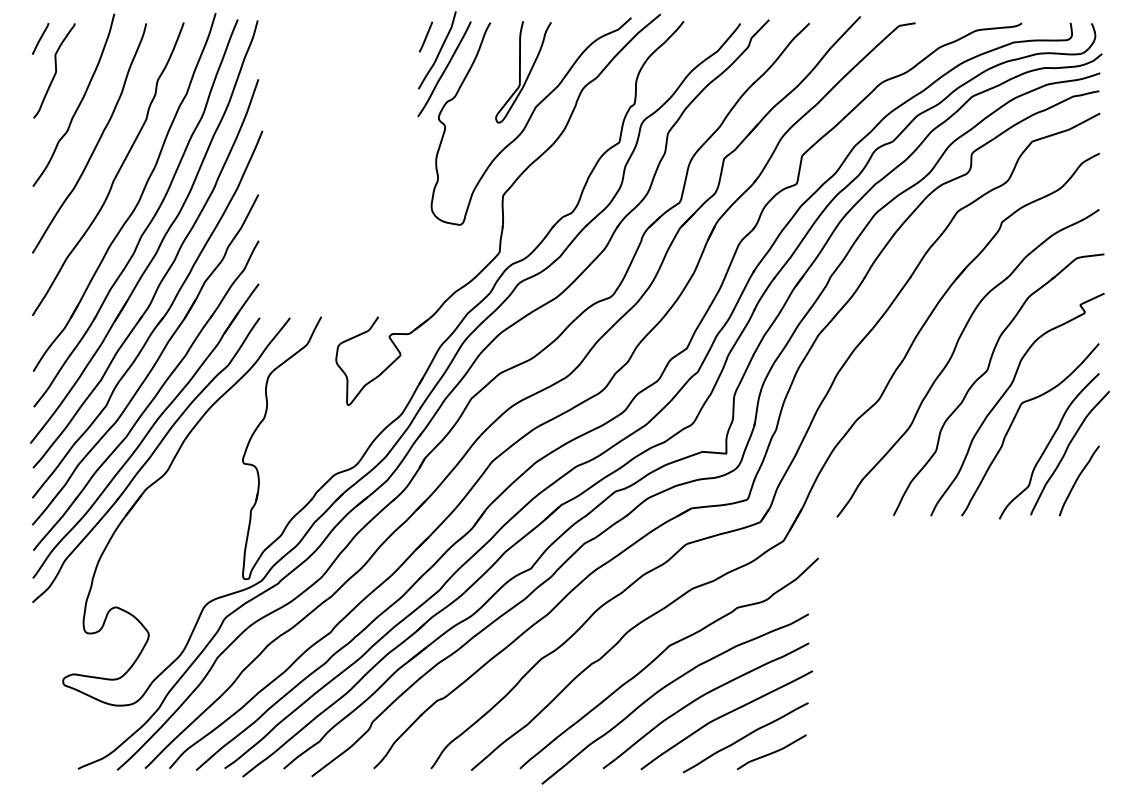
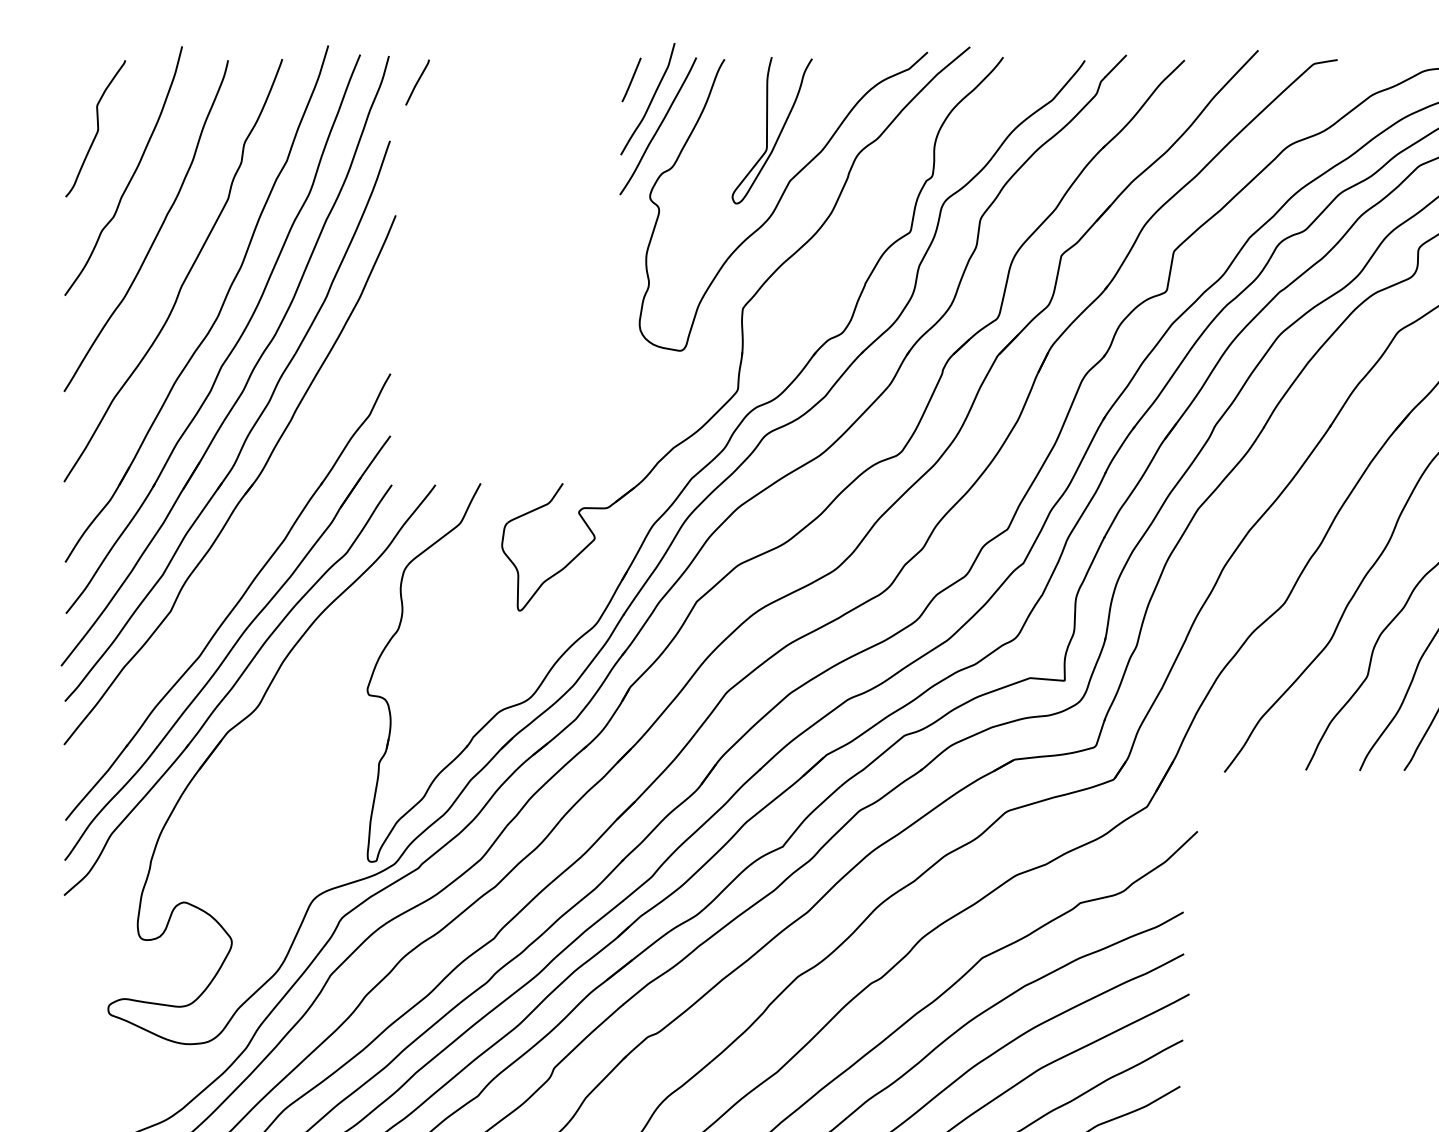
line: (40, 38) -> (417, 82), moved
part: (153, 364) -> (238, 552), removed

